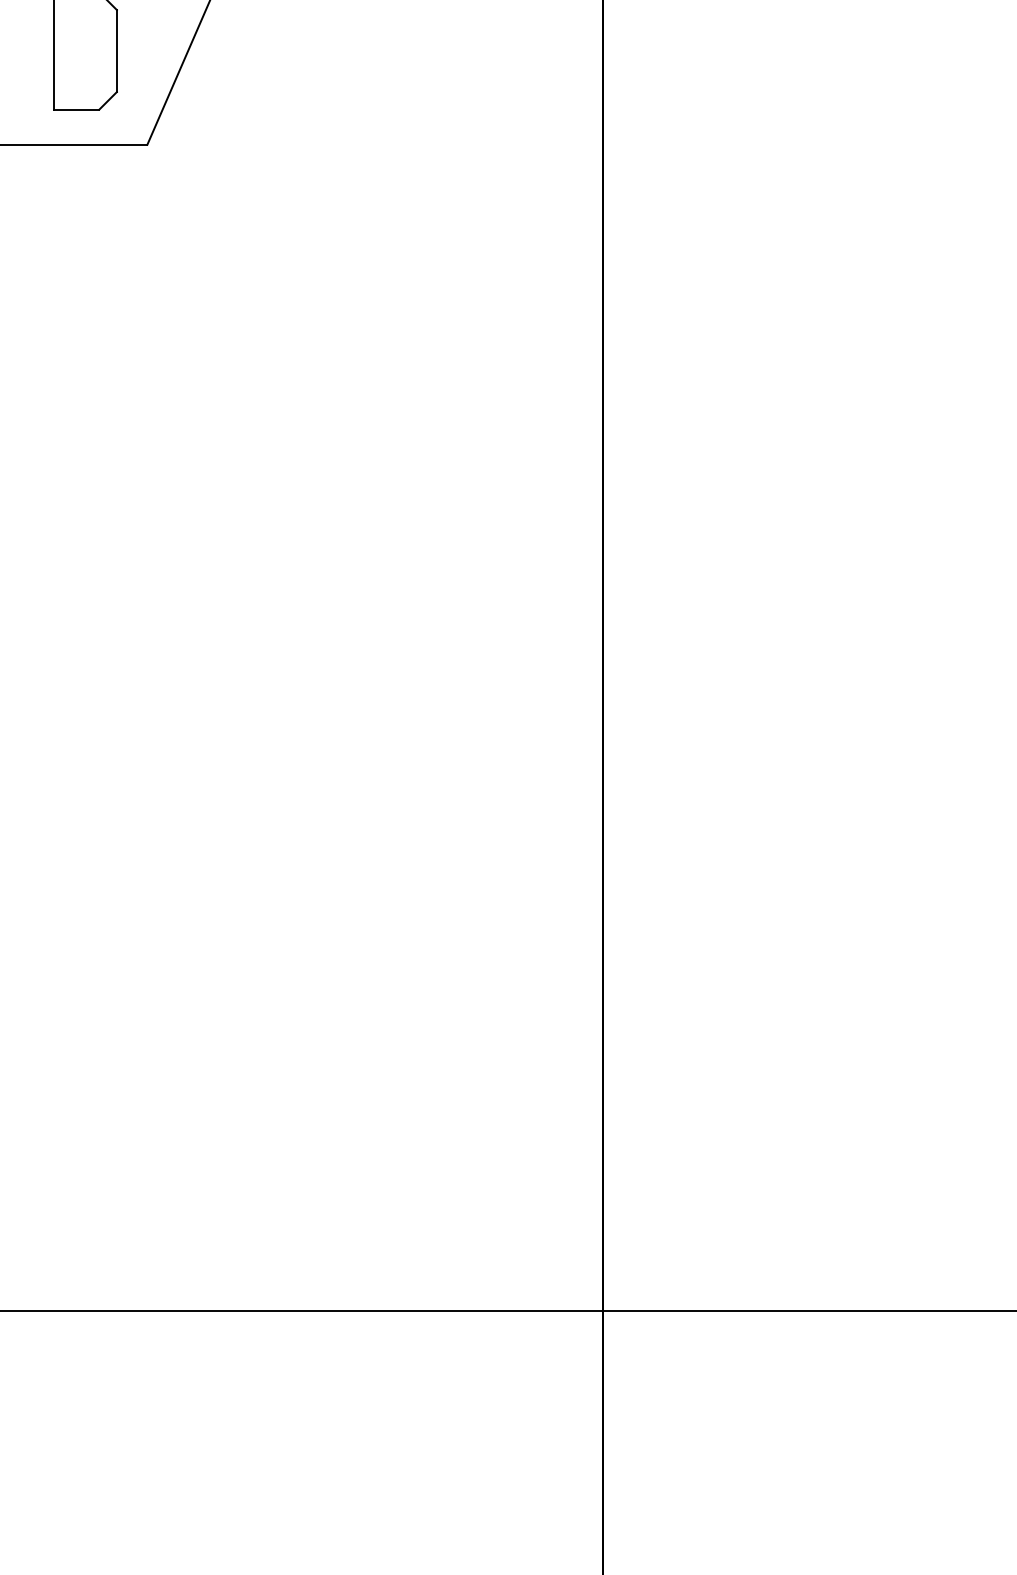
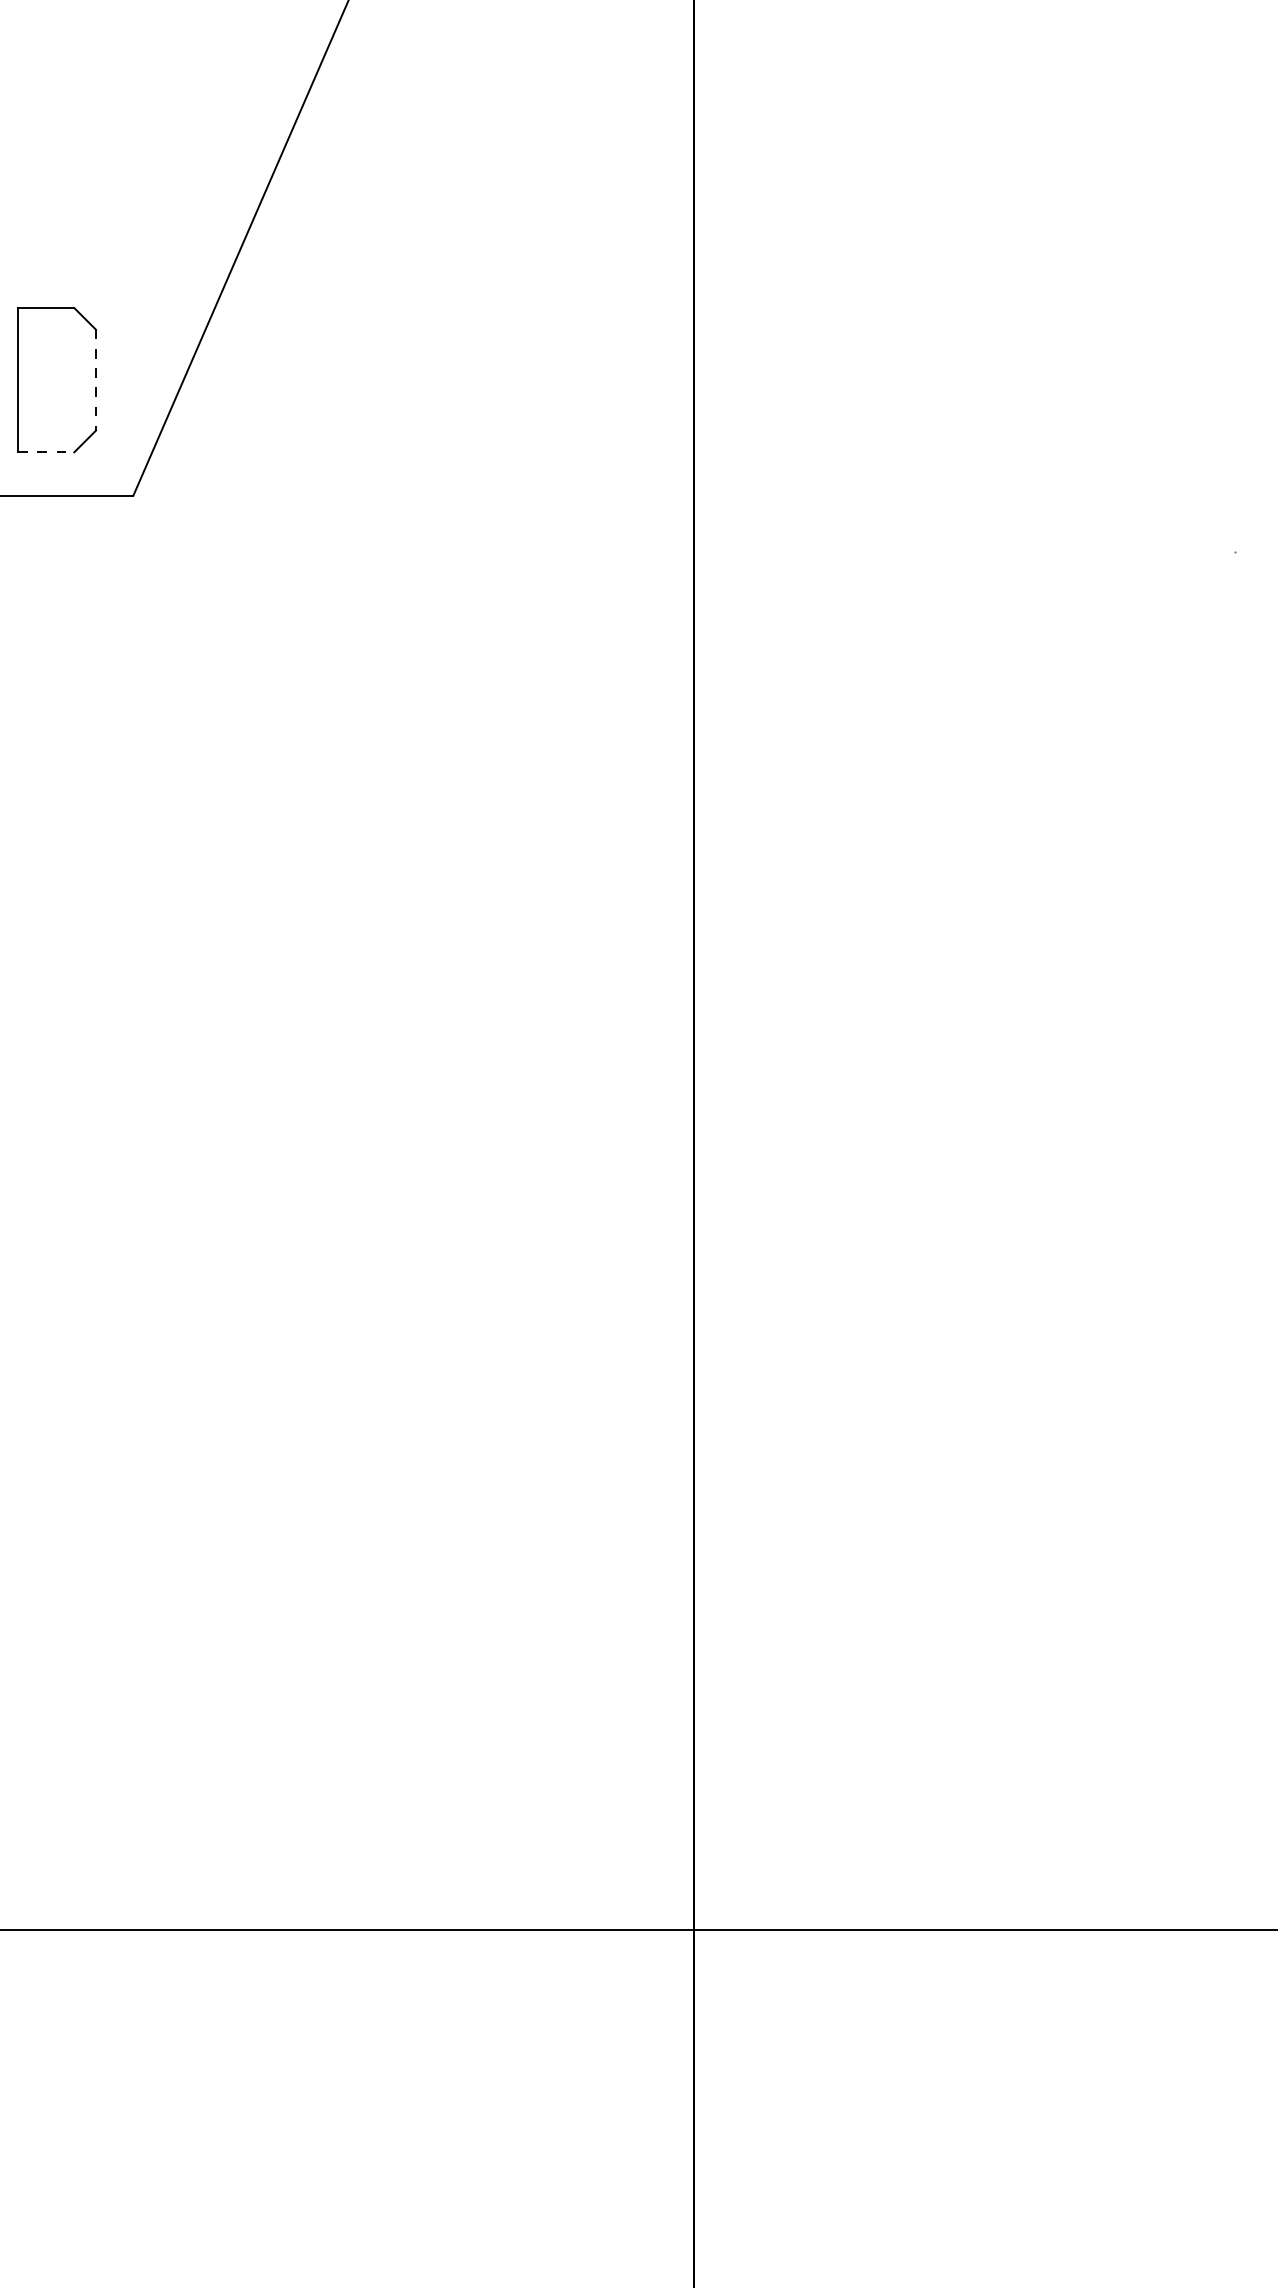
line: (116, 51) -> (95, 380), solid -> dashed
line: (76, 109) -> (46, 452), solid -> dashed

